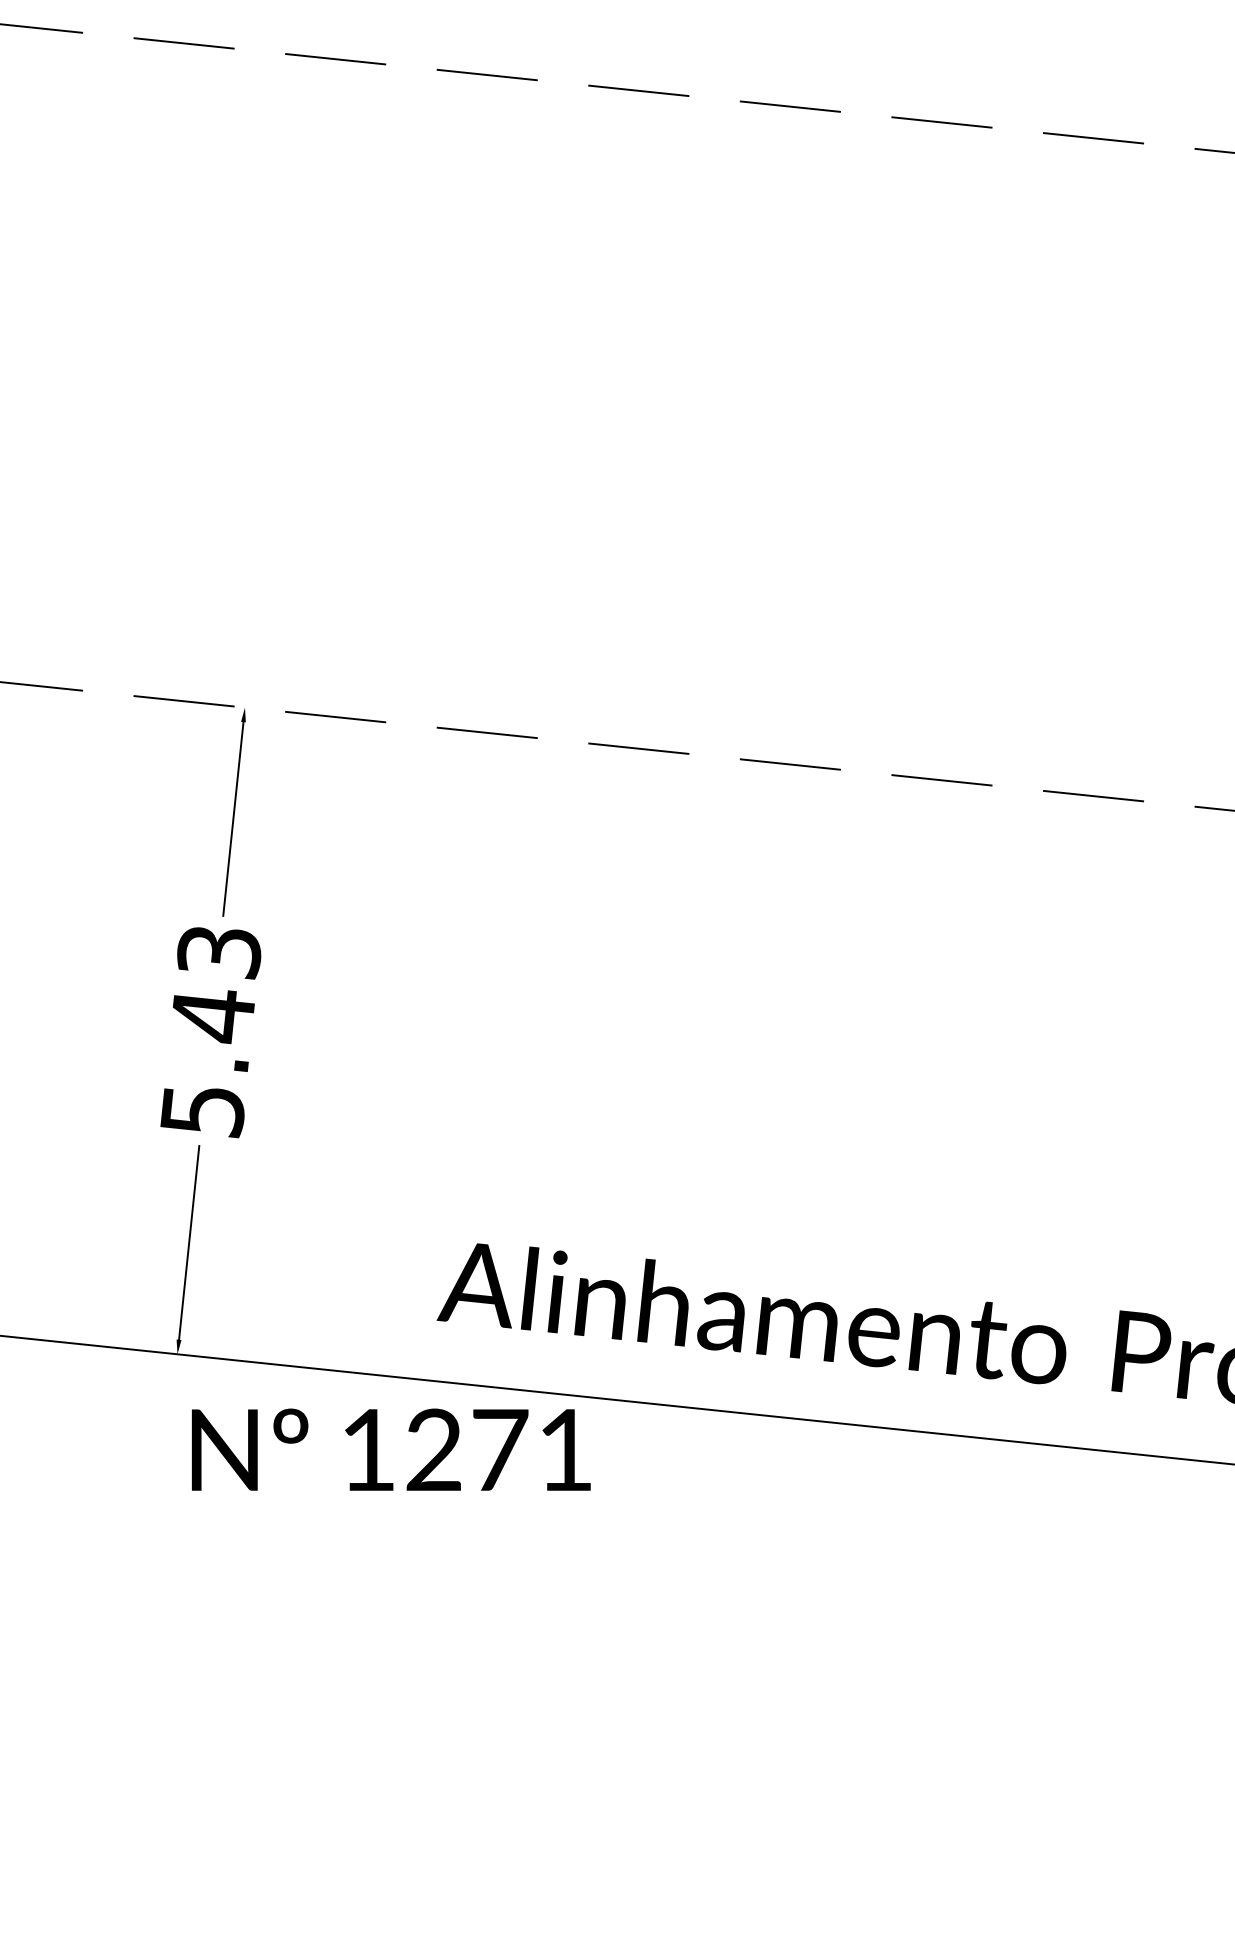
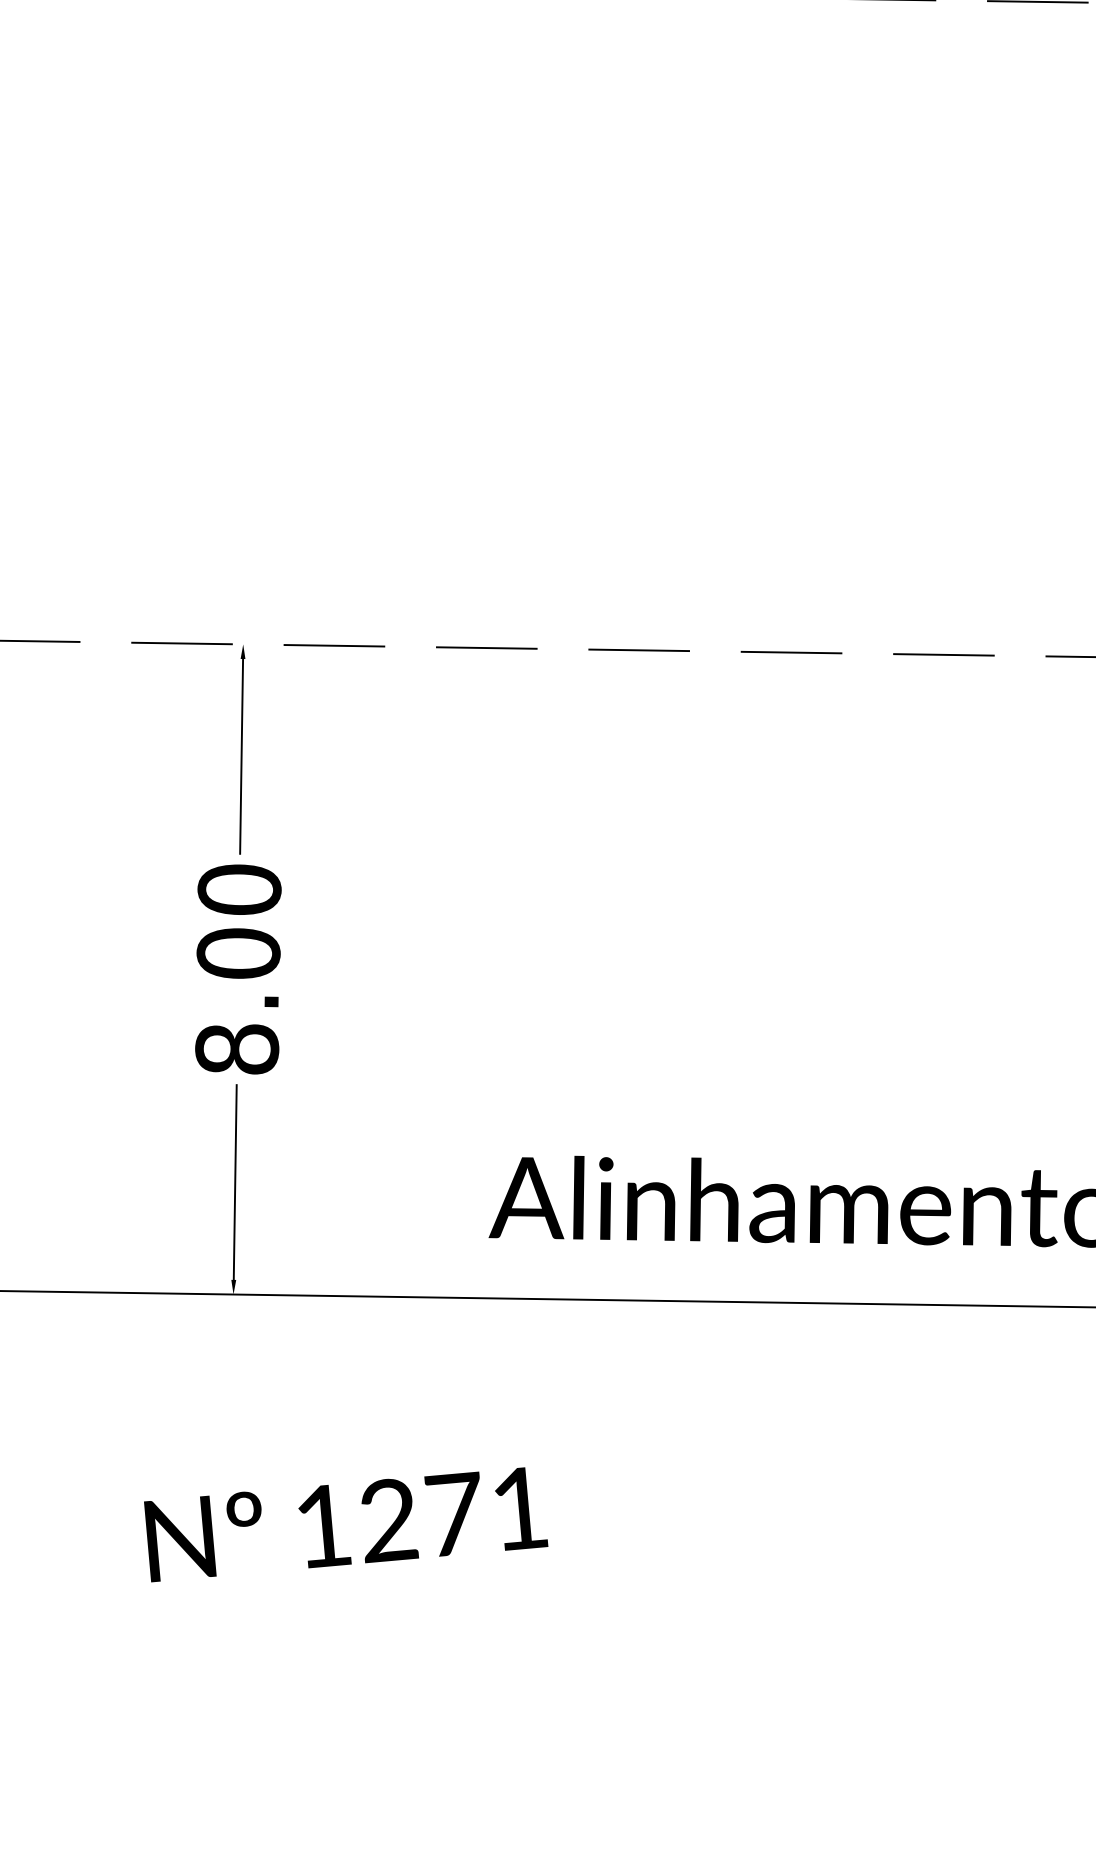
text: (210, 1032) -> (237, 971), 5.43 -> 8.00
text: (391, 1449) -> (346, 1523), moved

